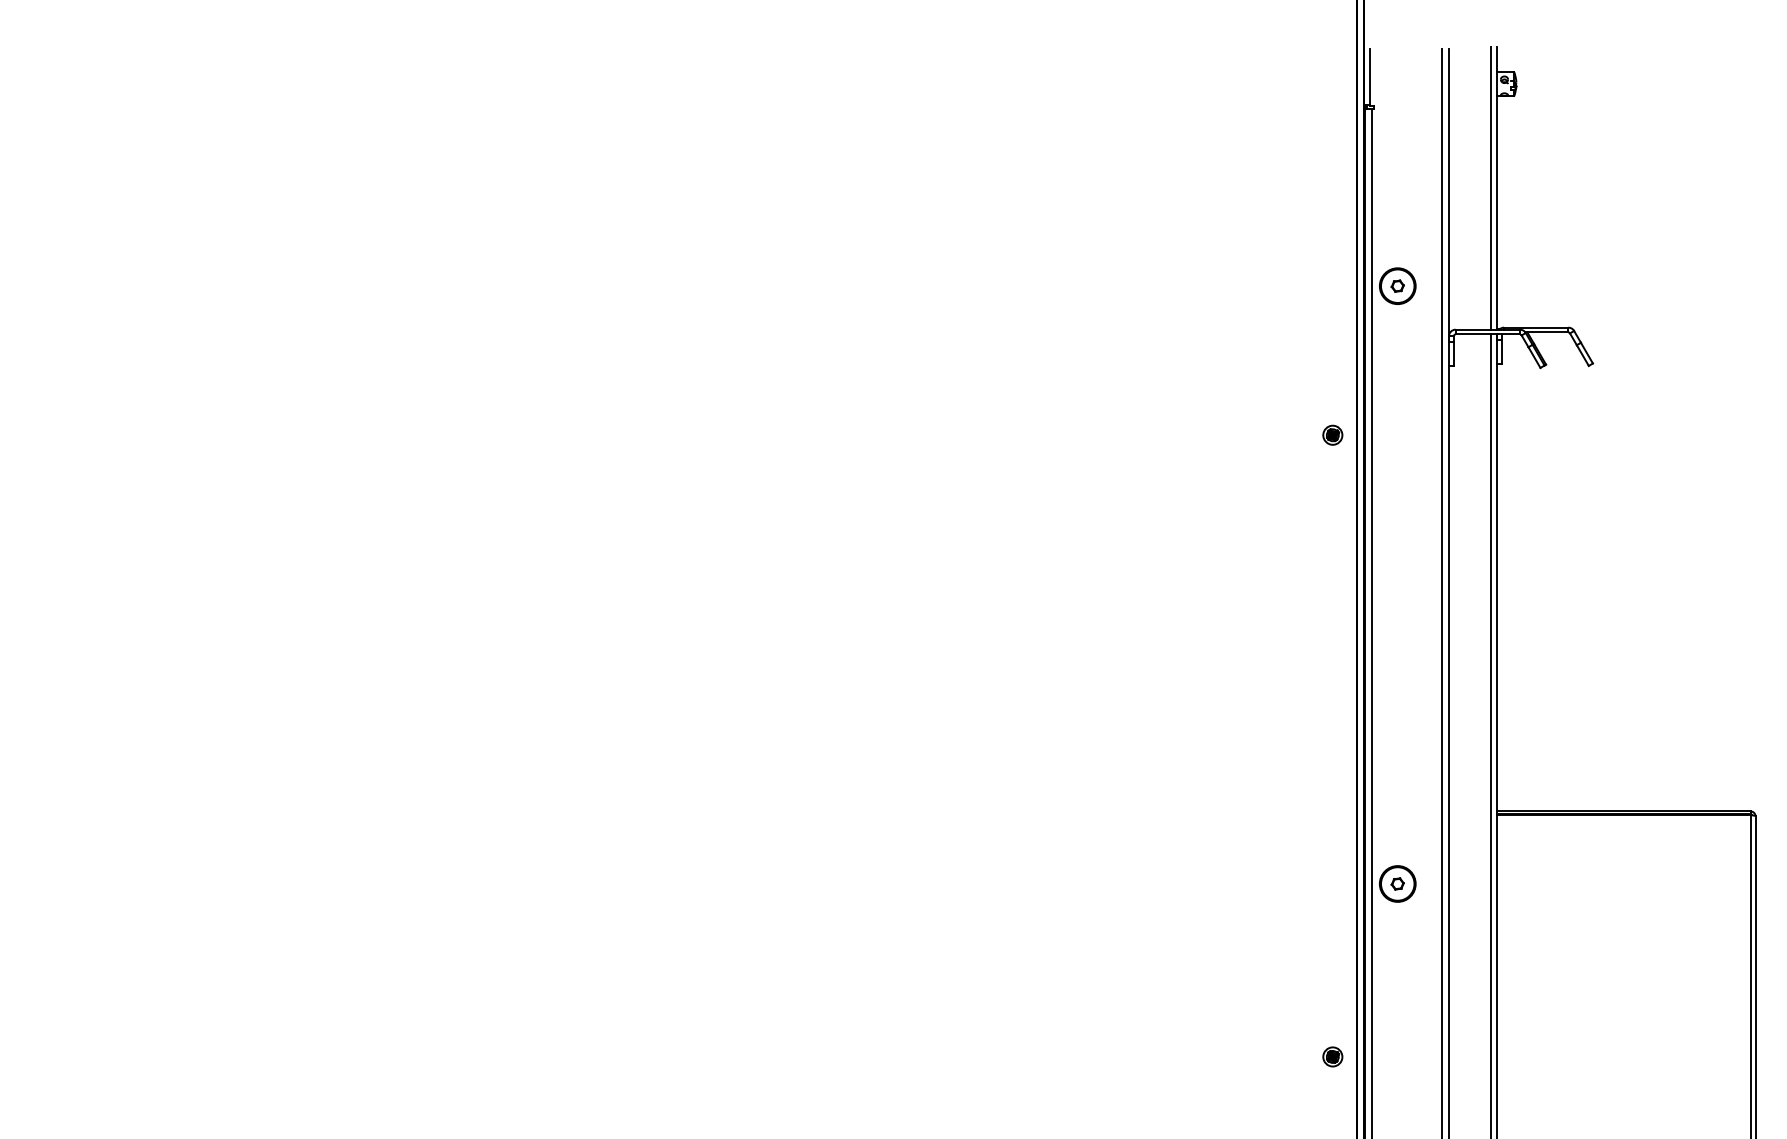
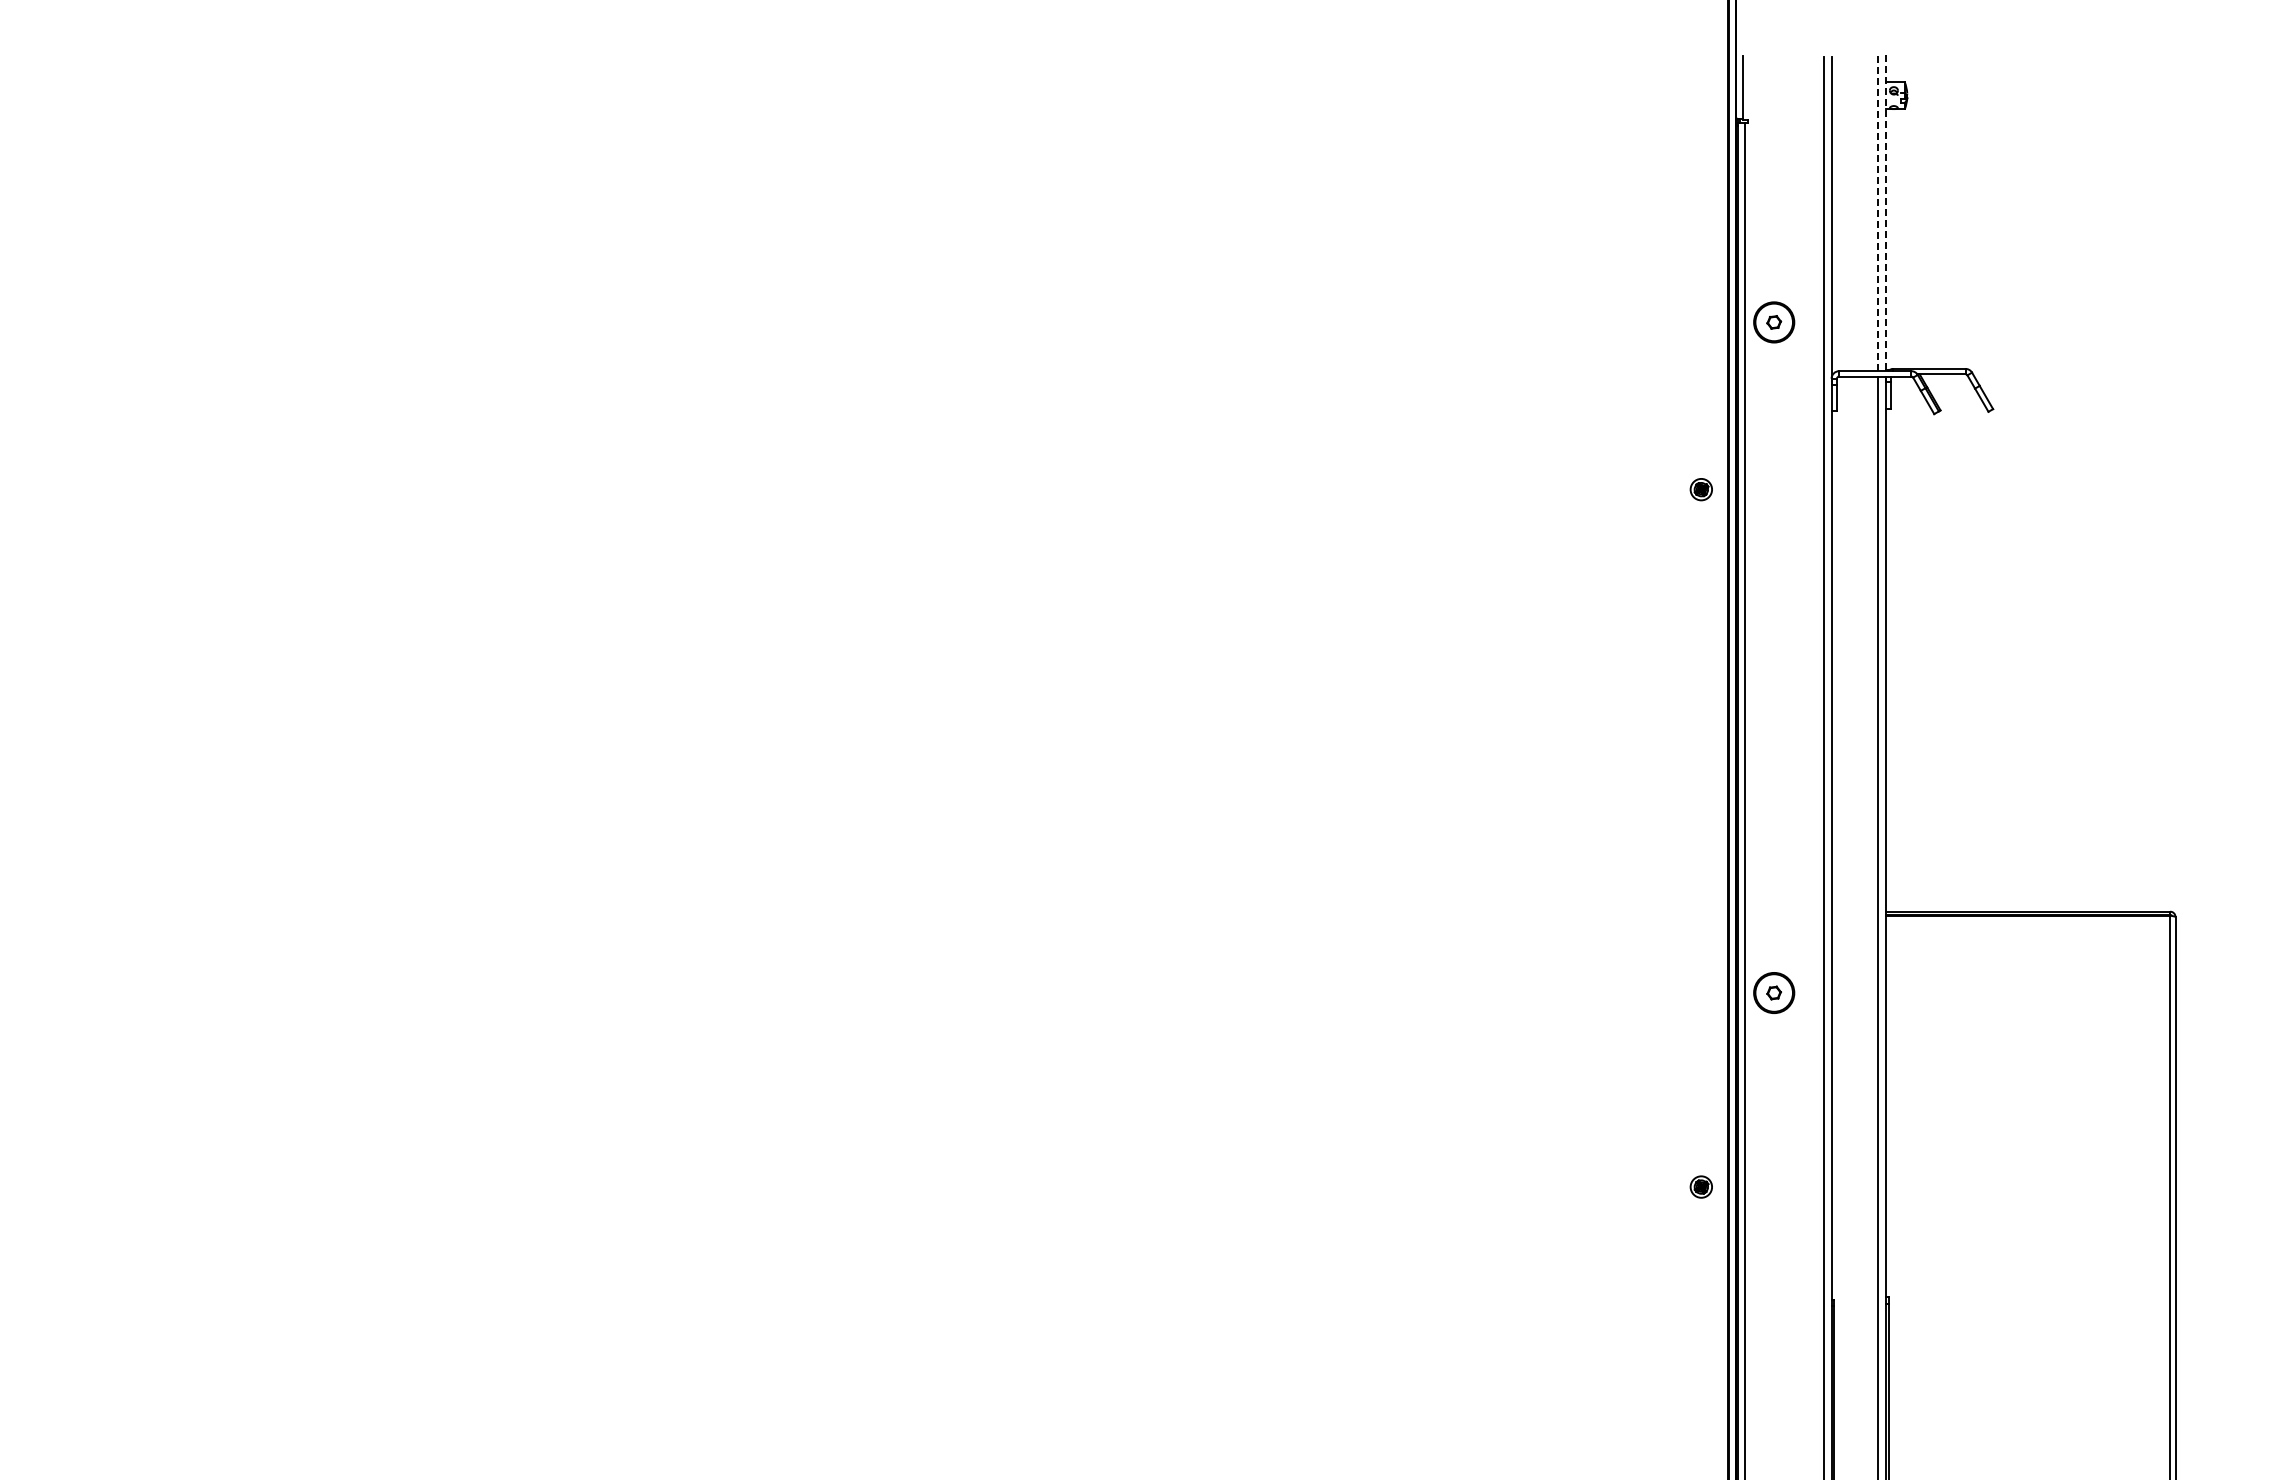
line: (1490, 188) -> (1878, 212), solid -> dashed
line: (1496, 189) -> (1885, 213), solid -> dashed

